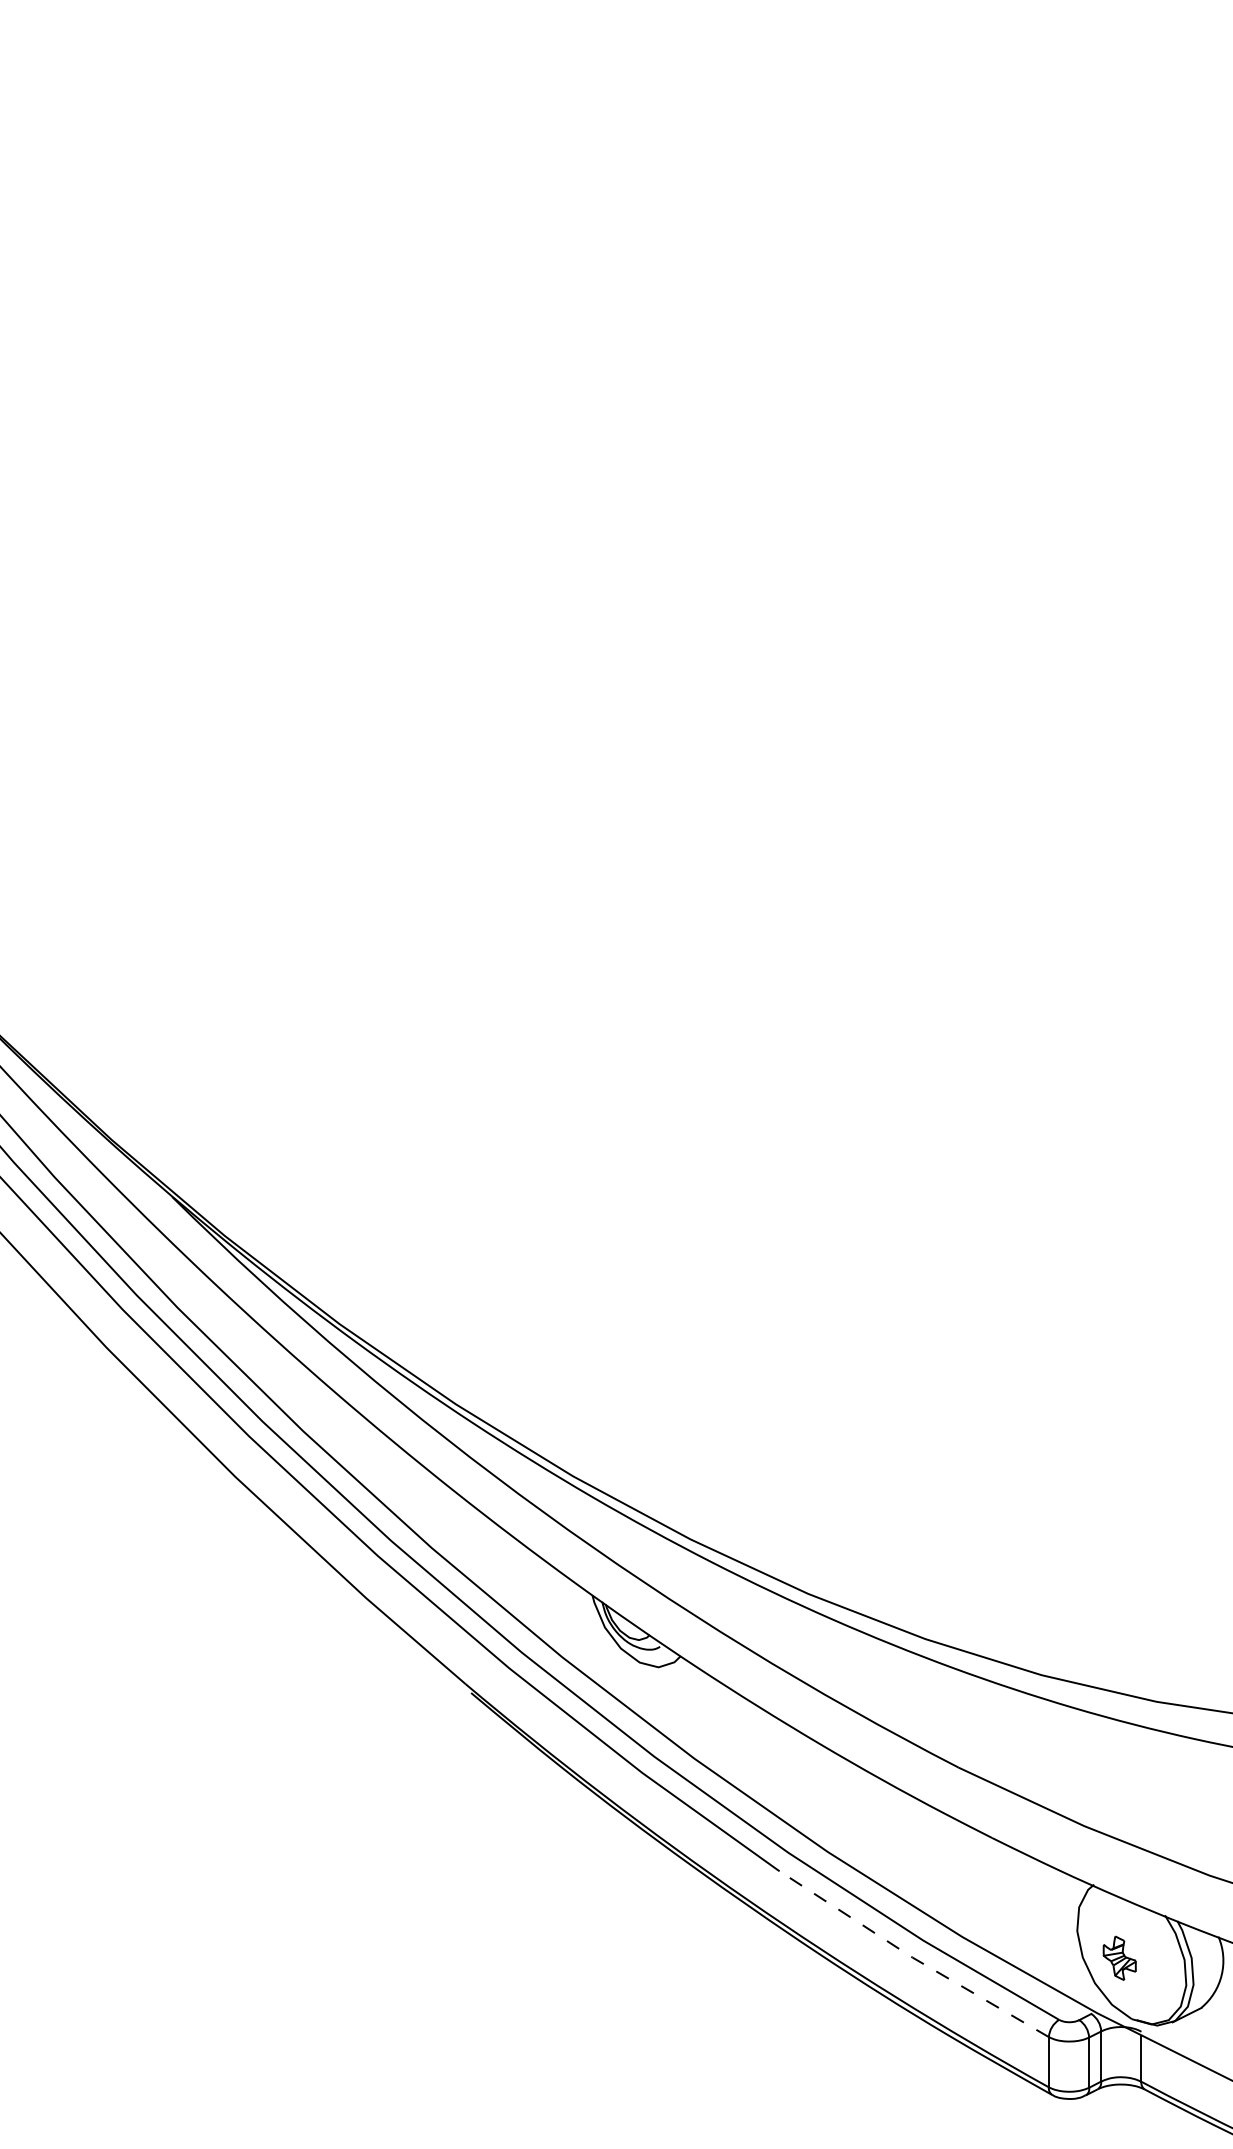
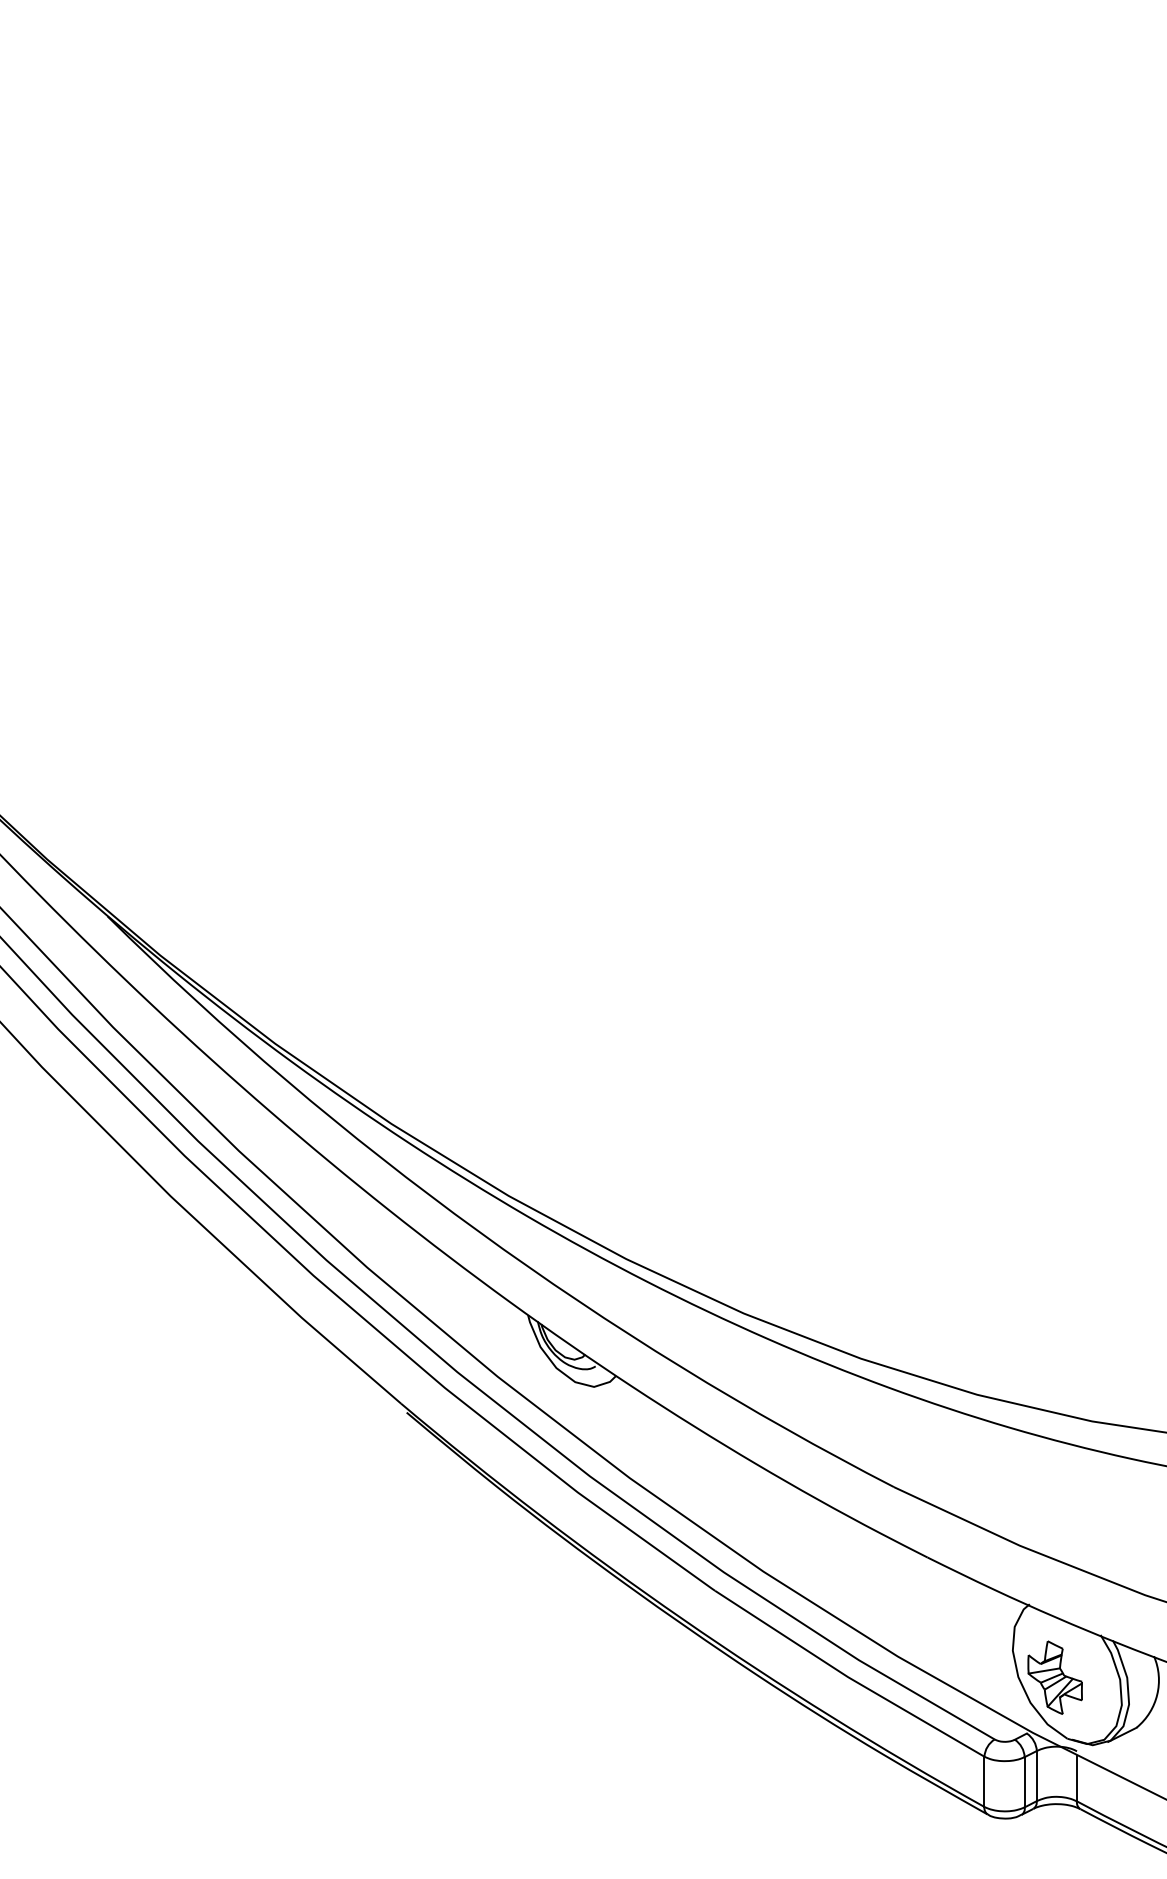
line: (912, 1957) -> (848, 1677), dashed -> solid
part: (1119, 1958) -> (1055, 1678), size x1.67

